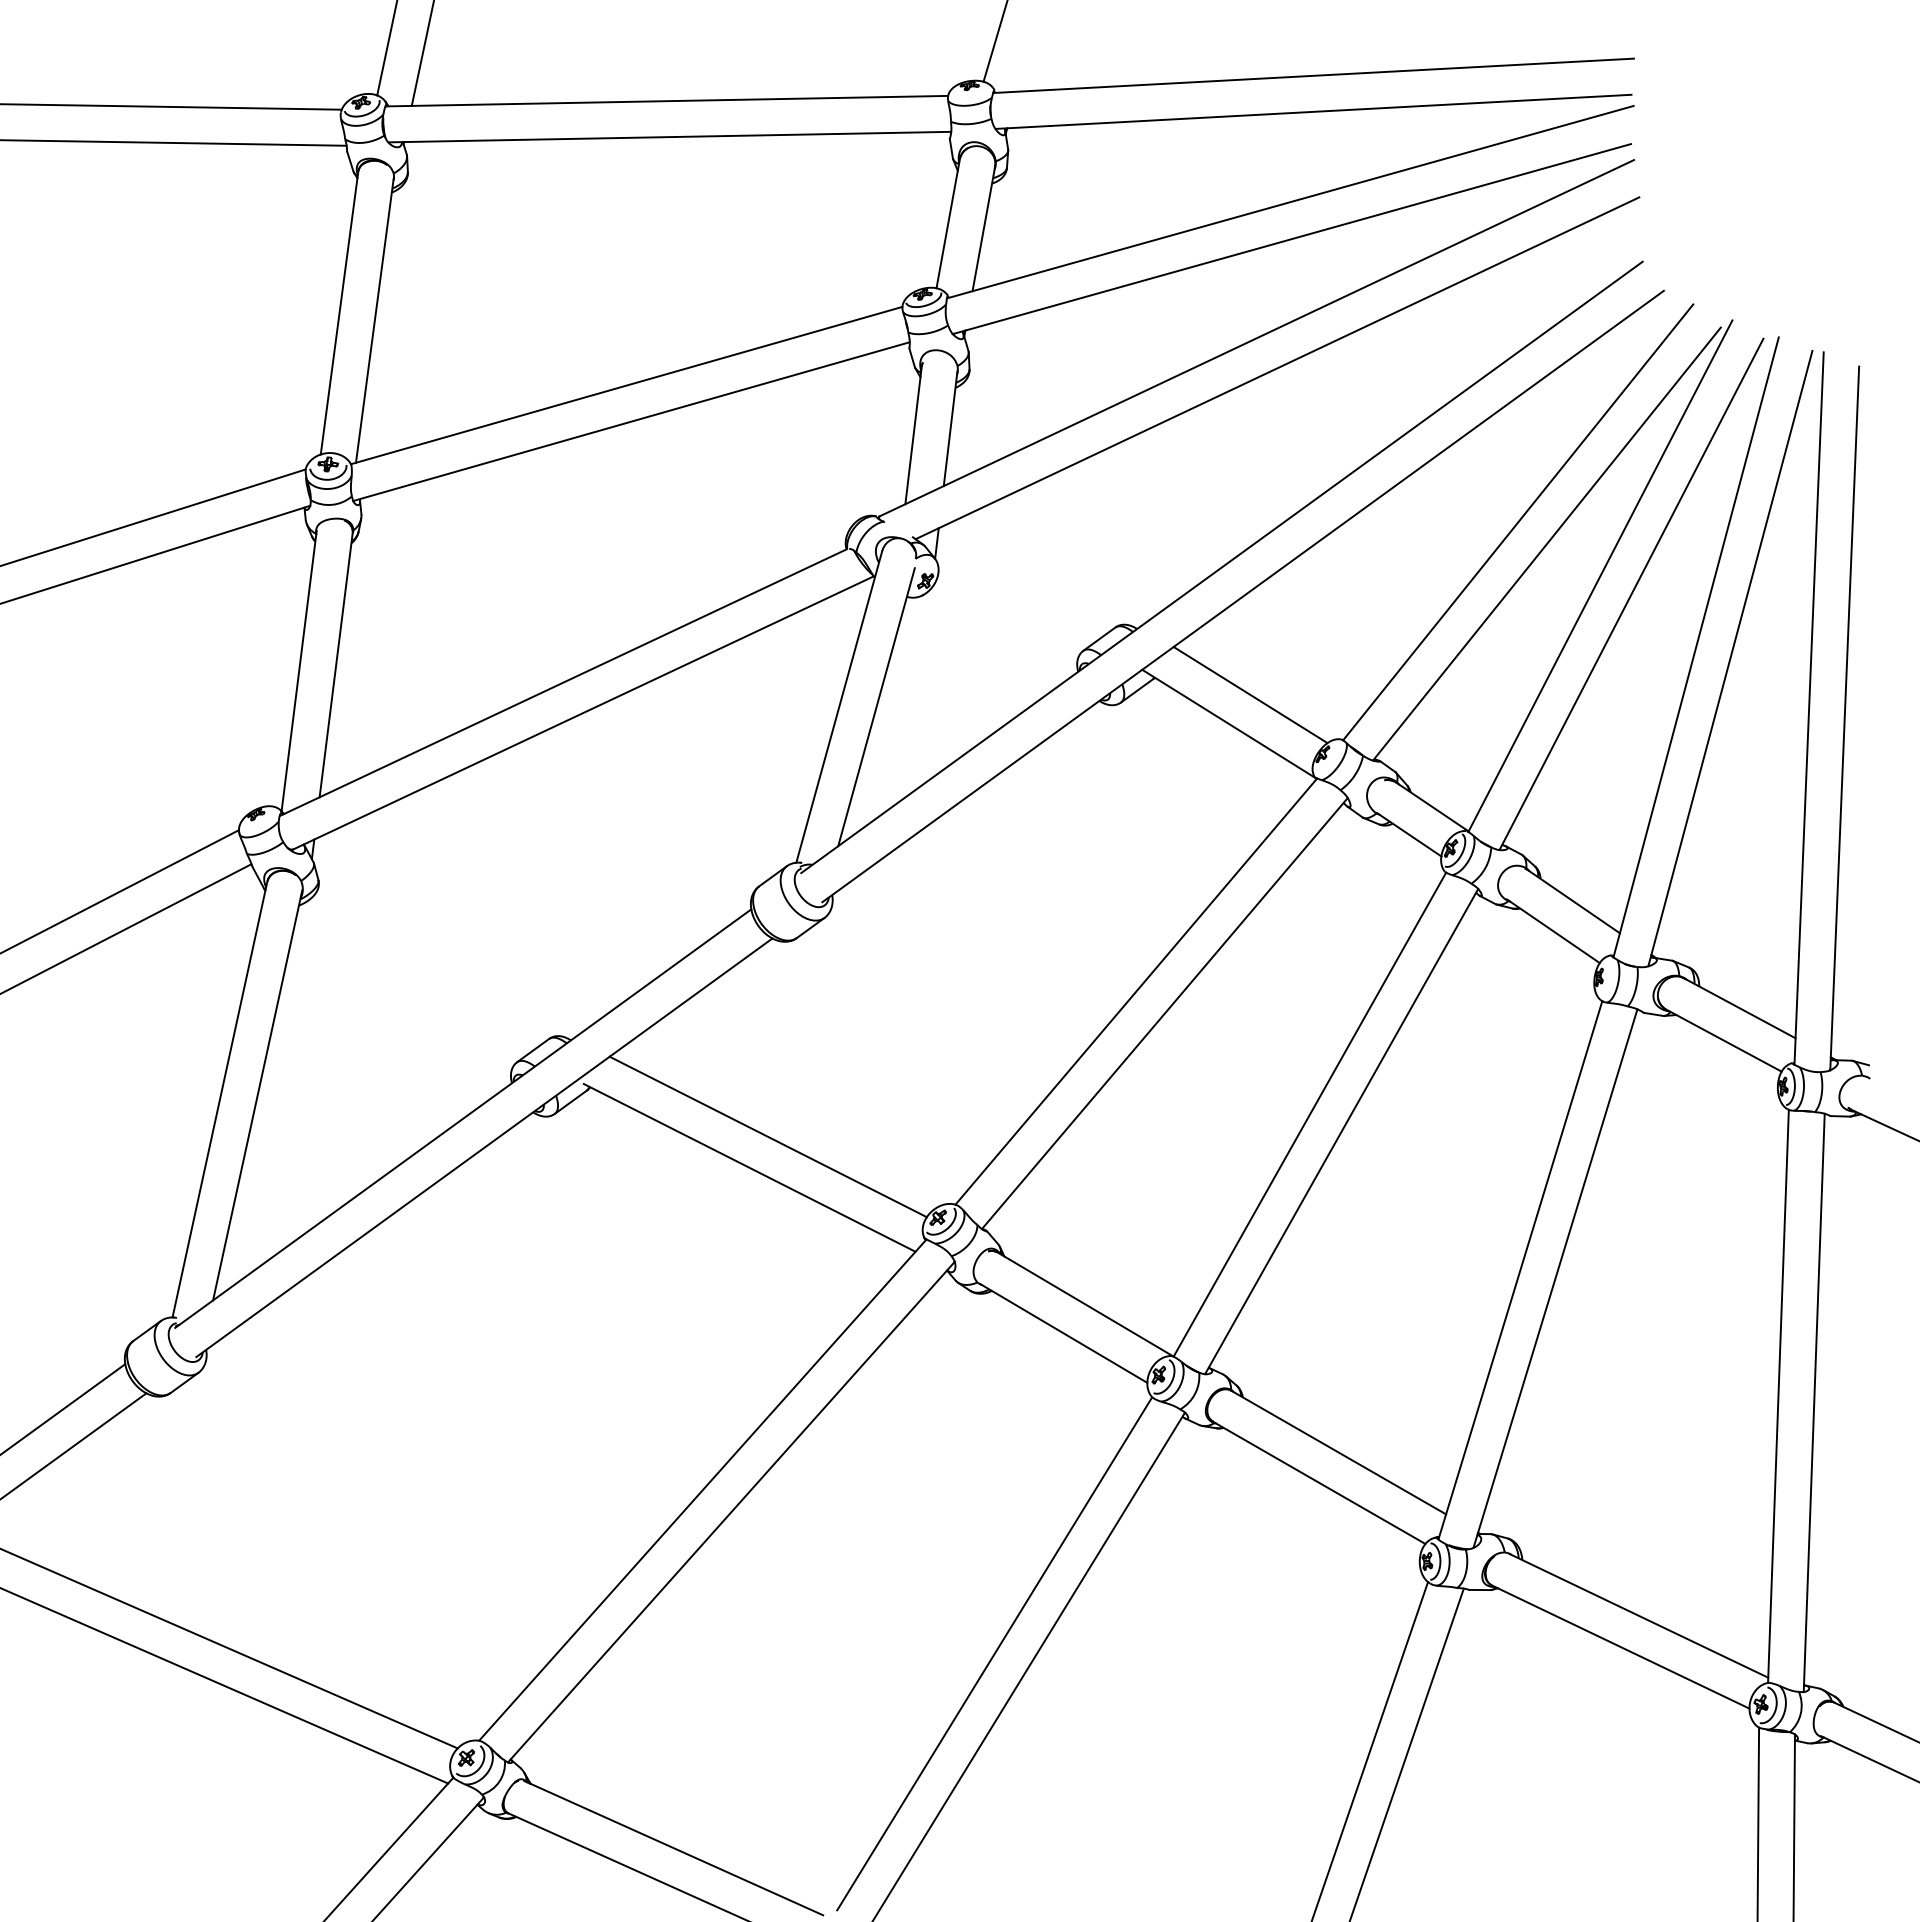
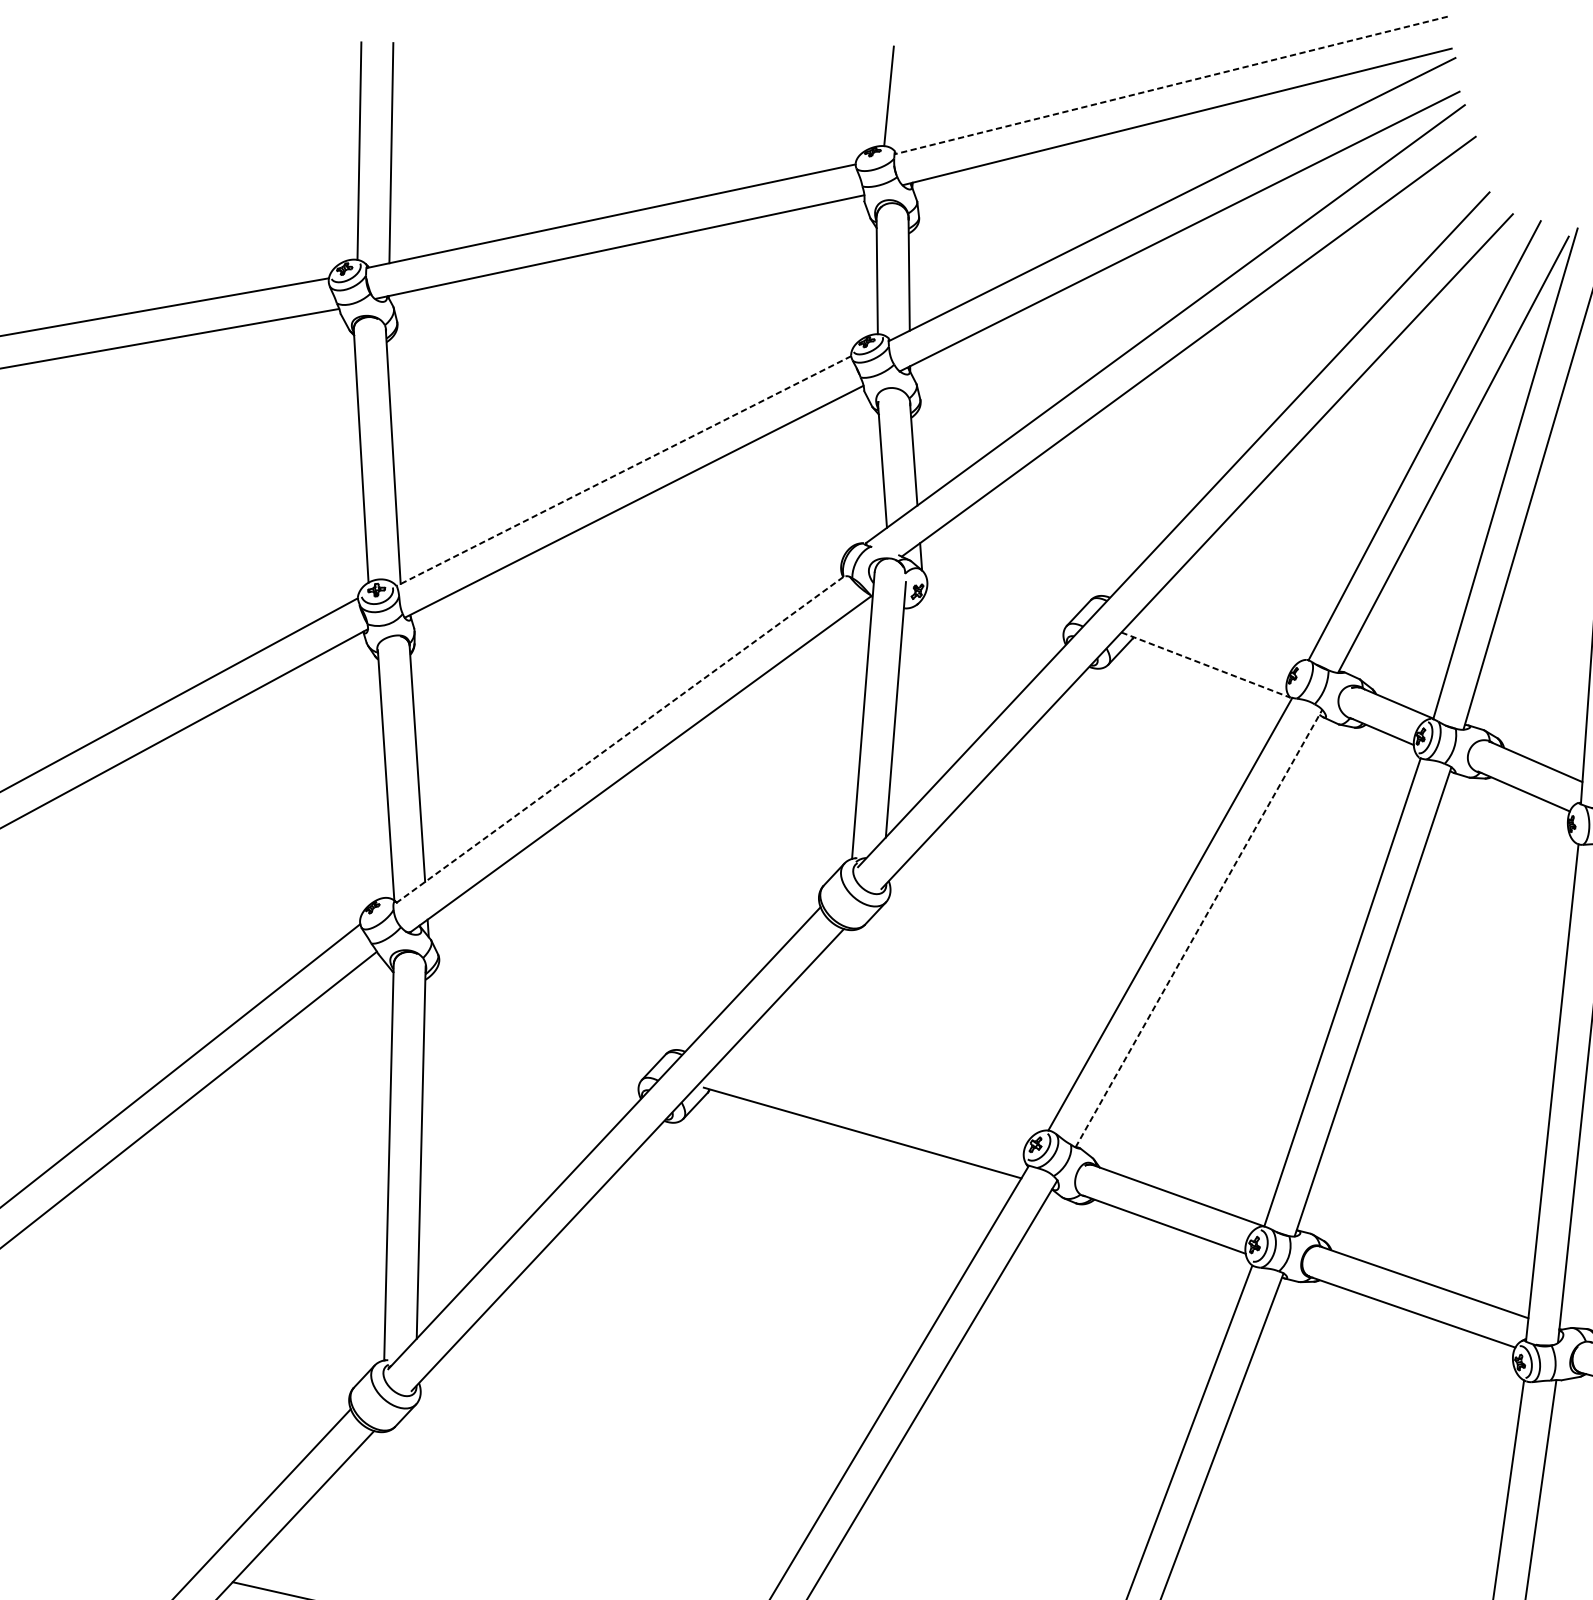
line: (1313, 75) -> (1171, 85), solid -> dashed
line: (626, 385) -> (623, 471), solid -> dashed
line: (563, 682) -> (618, 740), solid -> dashed
line: (1250, 694) -> (1220, 635), removed
line: (1228, 723) -> (1205, 664), solid -> dashed
line: (1164, 1013) -> (1198, 928), solid -> dashed
line: (767, 1136) -> (872, 1102), removed

